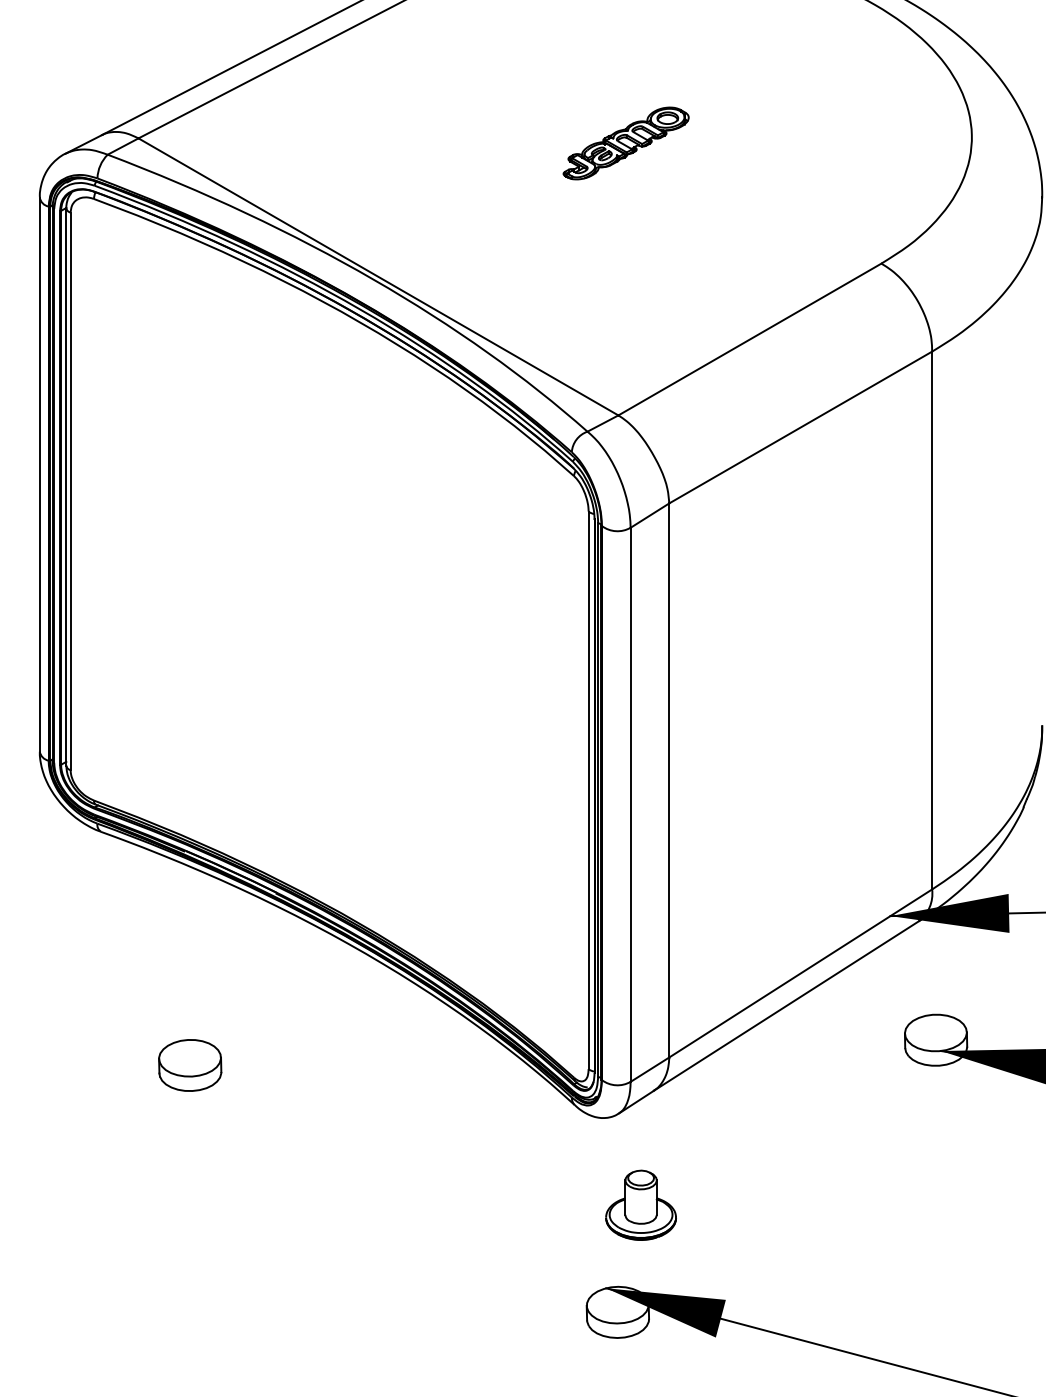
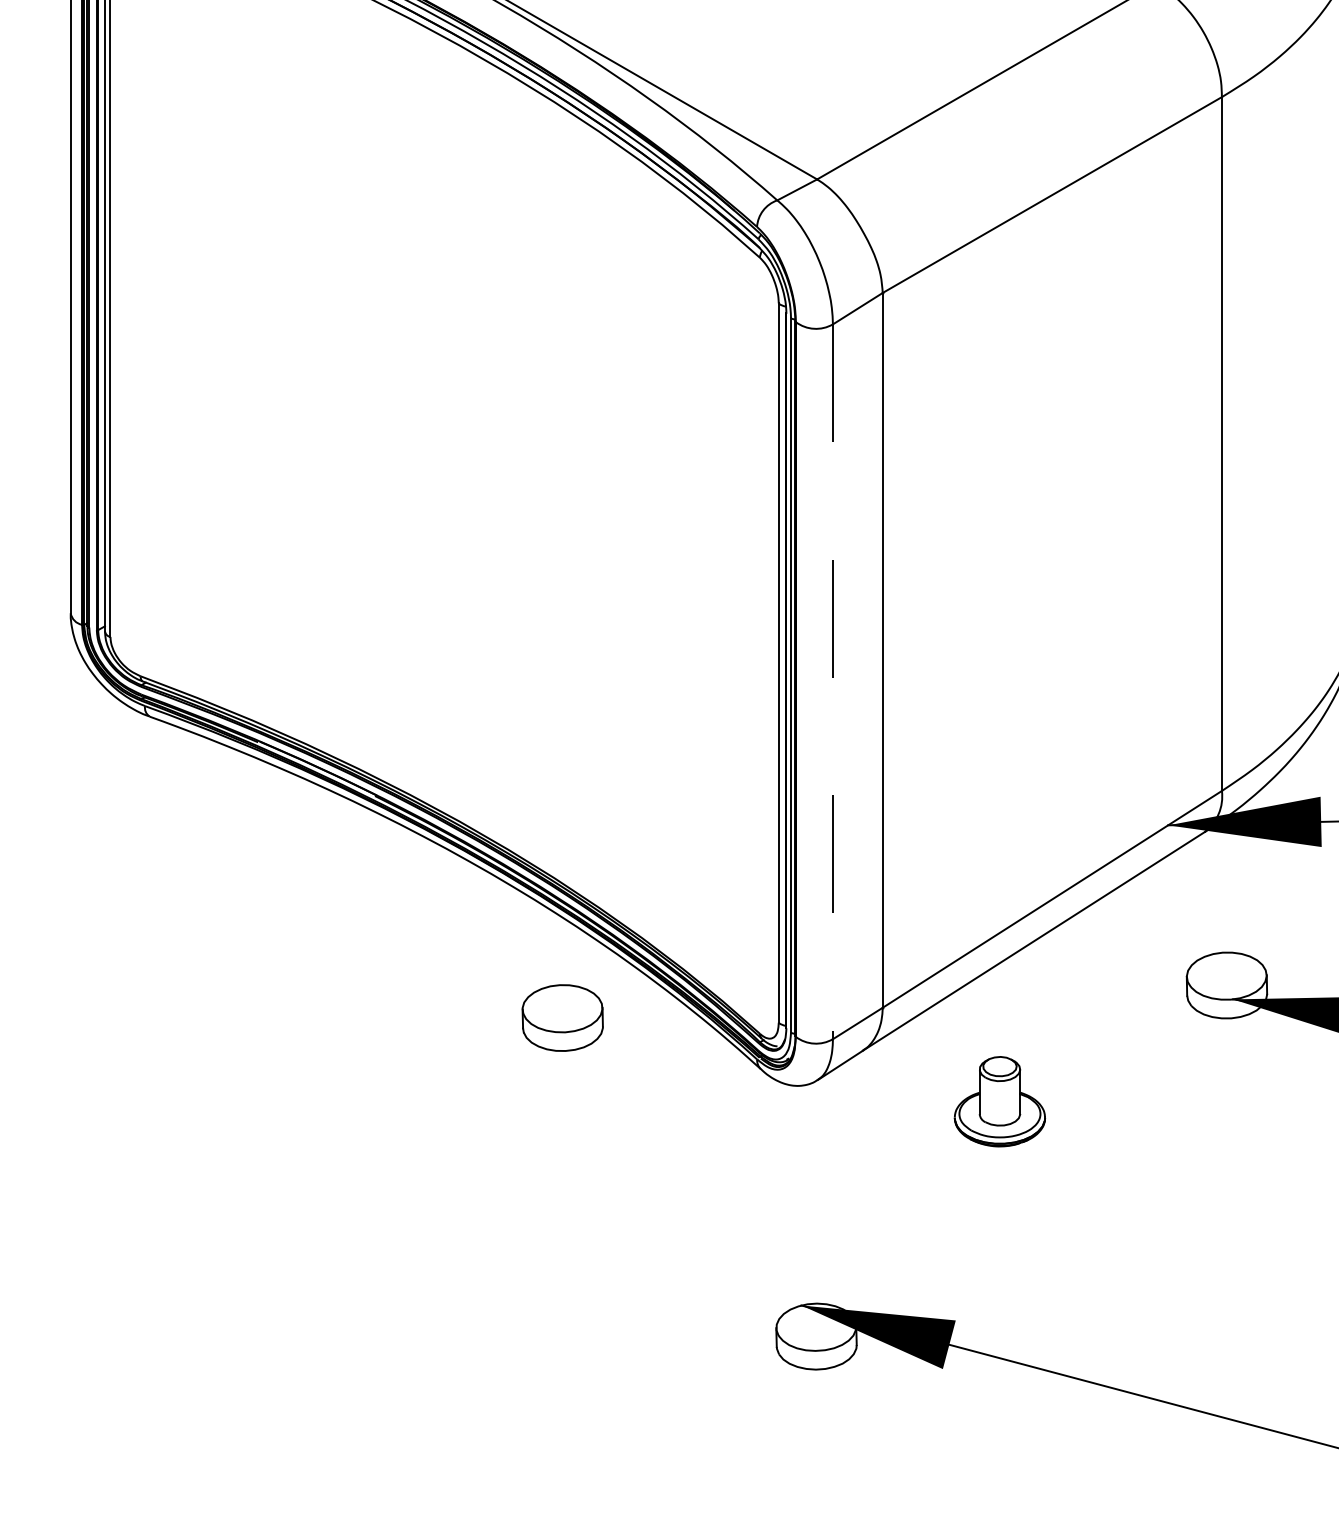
line: (630, 805) -> (832, 682), solid -> dashed
part: (190, 1065) -> (563, 1018), moved
part: (640, 1204) -> (999, 1100), moved

